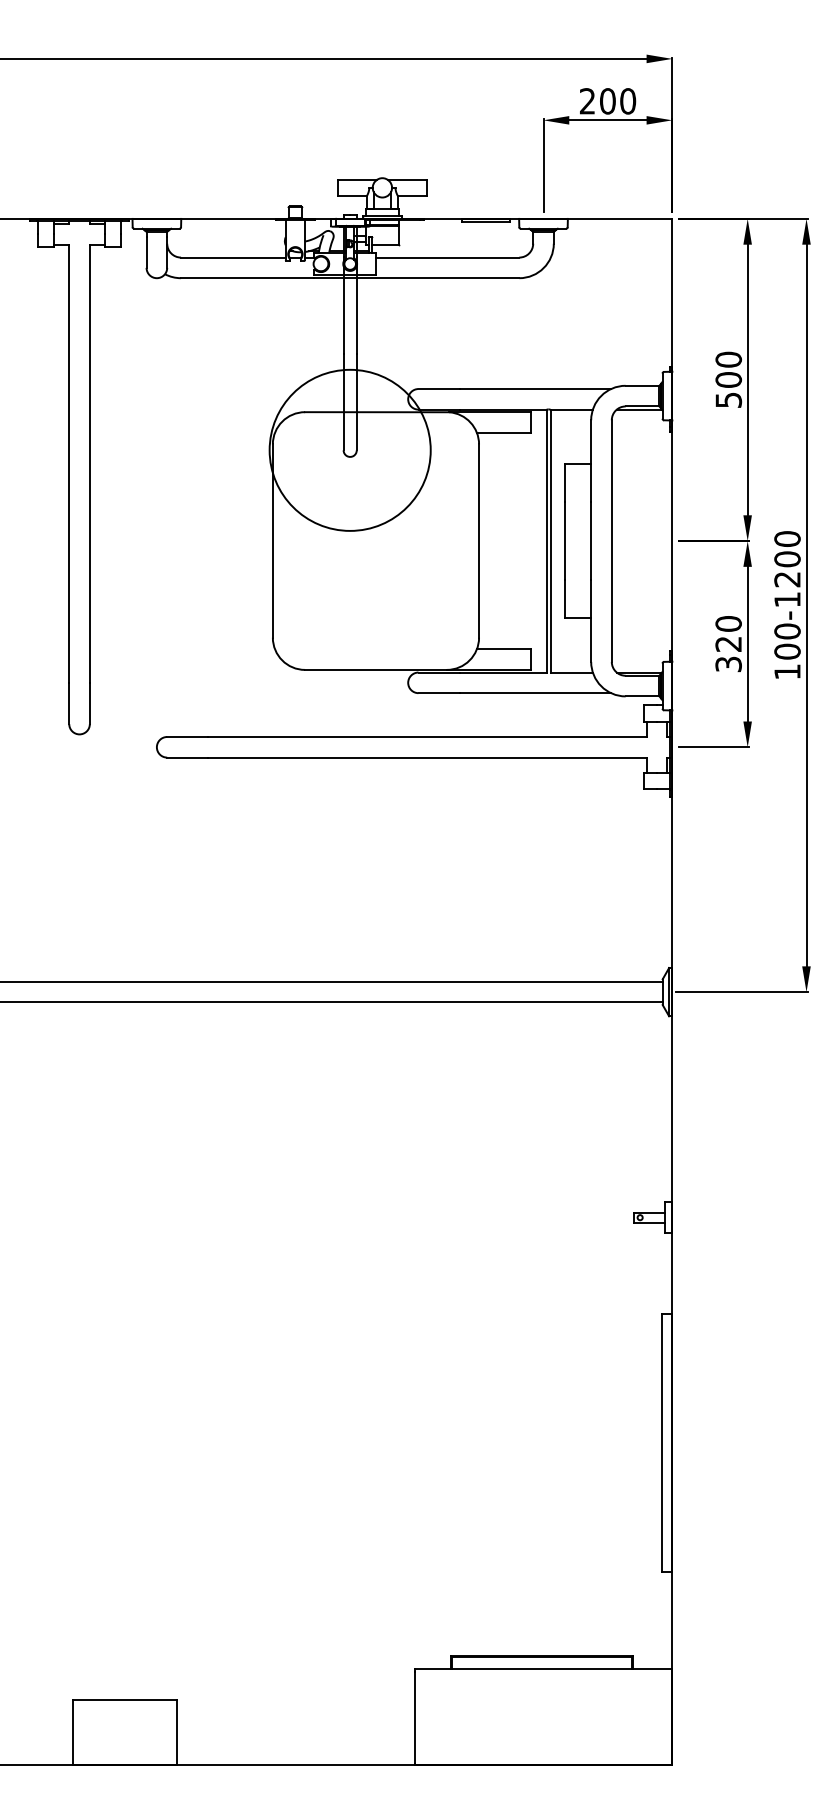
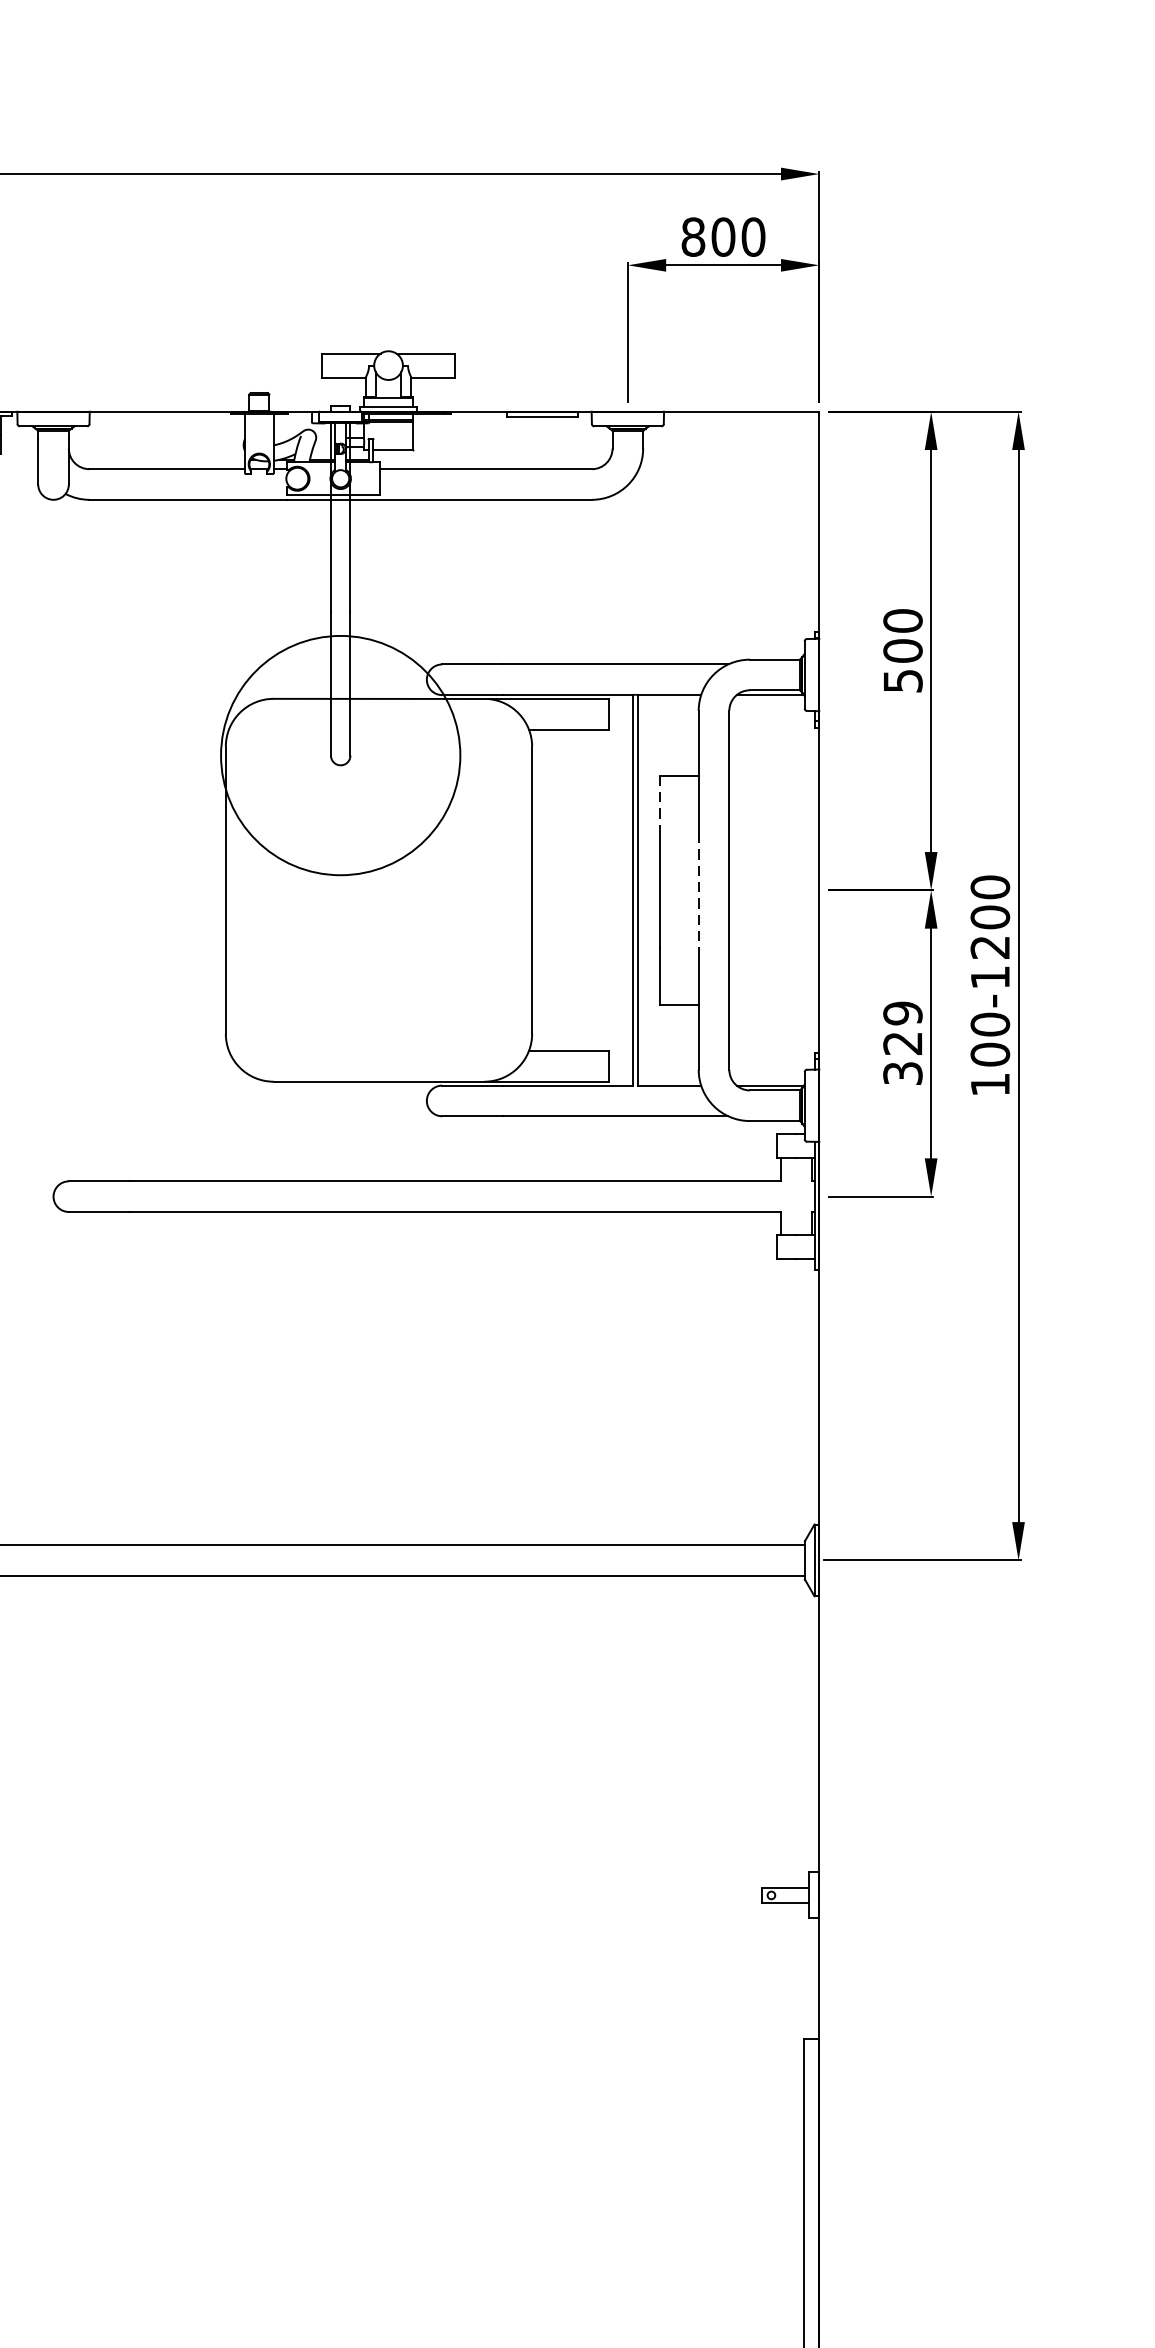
text: (587, 101) -> (693, 237), 200 -> 800
line: (565, 483) -> (660, 804), solid -> dashed
line: (591, 541) -> (699, 890), solid -> dashed
text: (728, 623) -> (902, 1012), 320 -> 329

